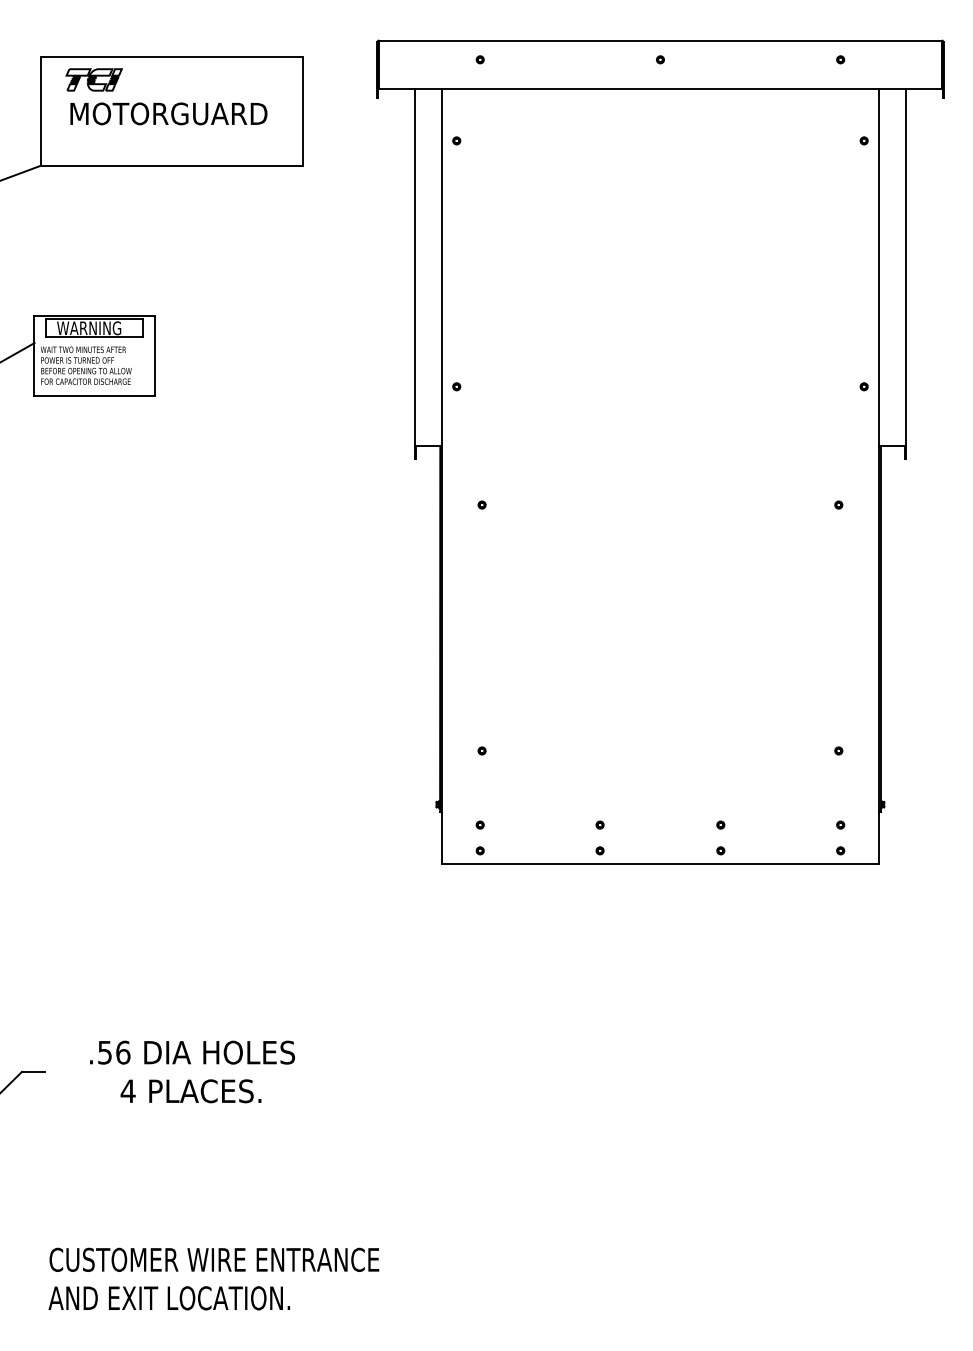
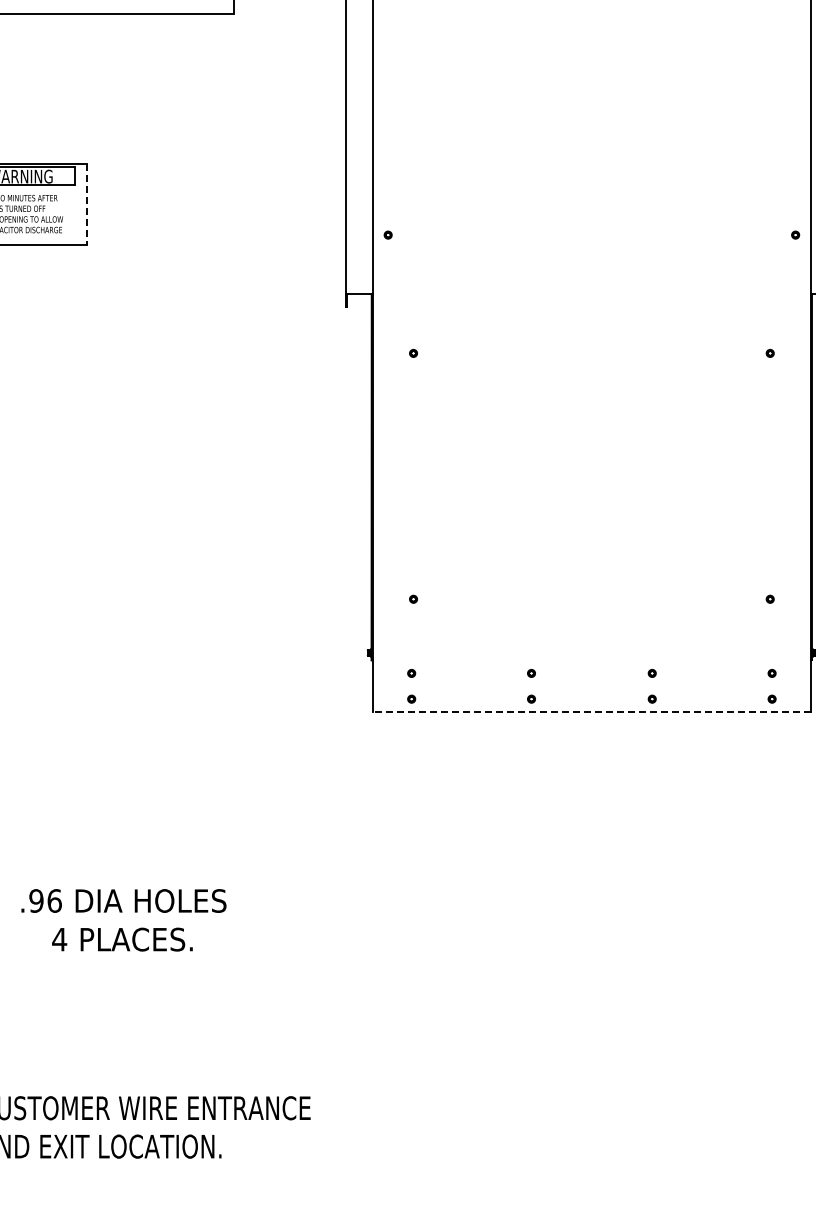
line: (155, 356) -> (86, 204), solid -> dashed
line: (660, 863) -> (591, 711), solid -> dashed
text: (104, 1052) -> (35, 900), .56 -> .96

